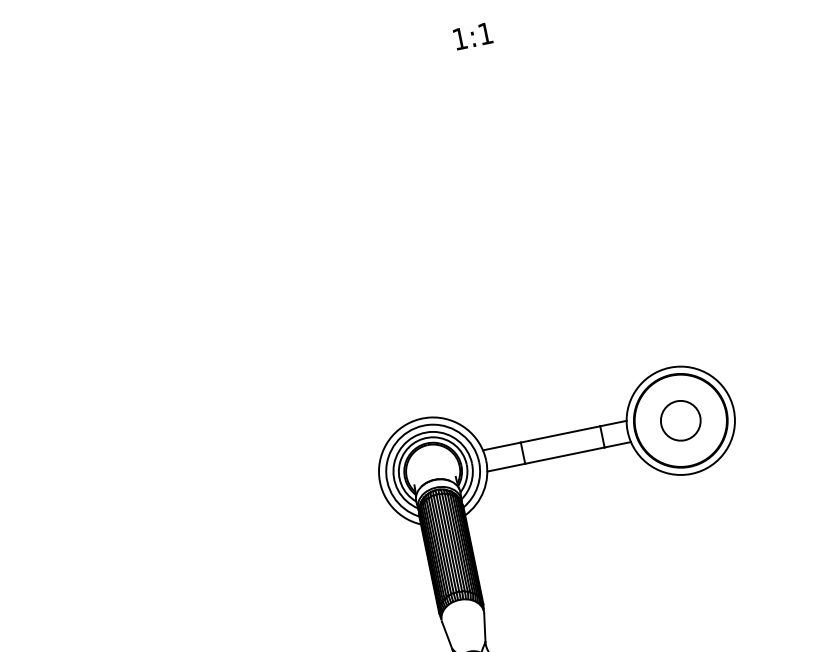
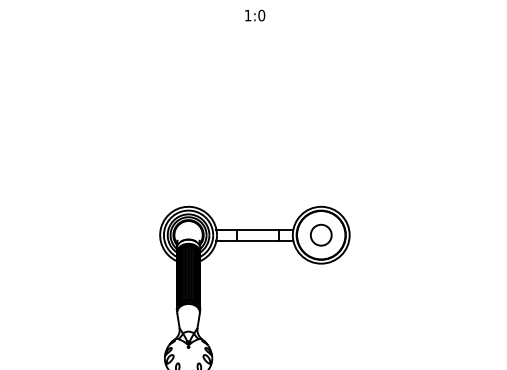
text: (485, 33) -> (261, 15), 1:1 -> 1:0

